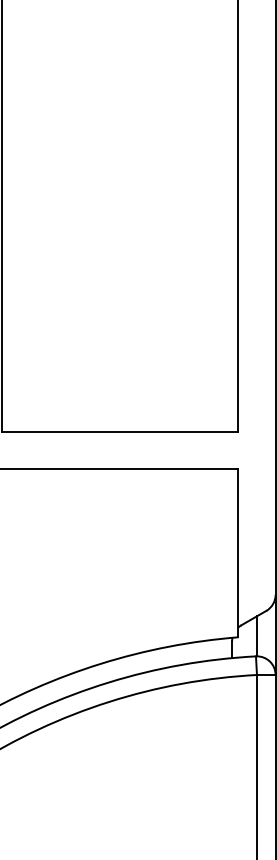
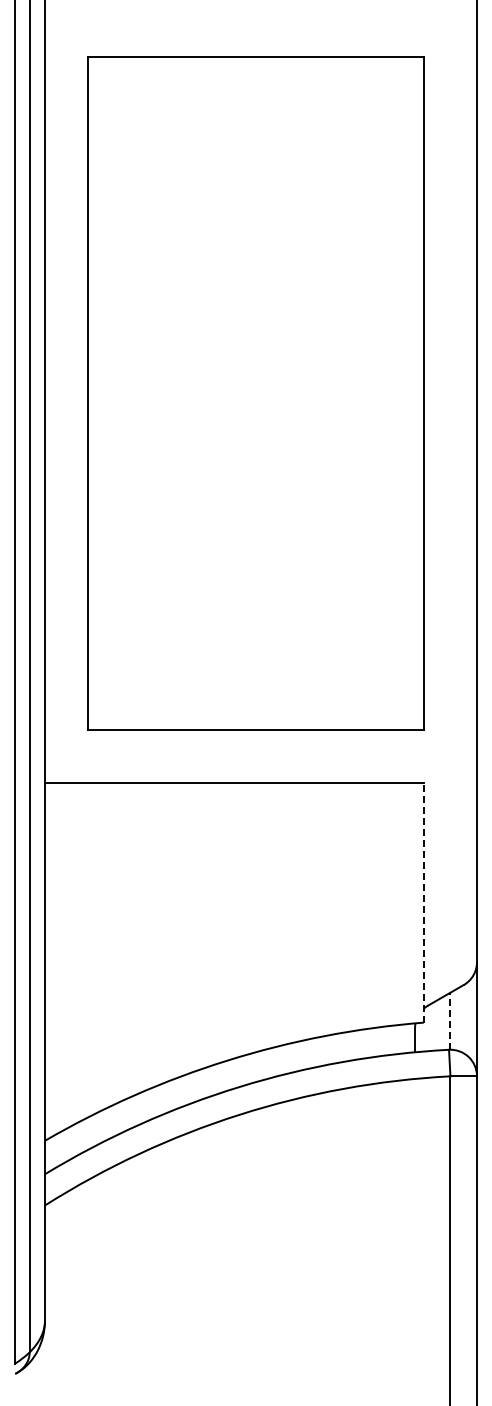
line: (238, 552) -> (423, 902), solid -> dashed
line: (257, 636) -> (450, 1021), solid -> dashed

